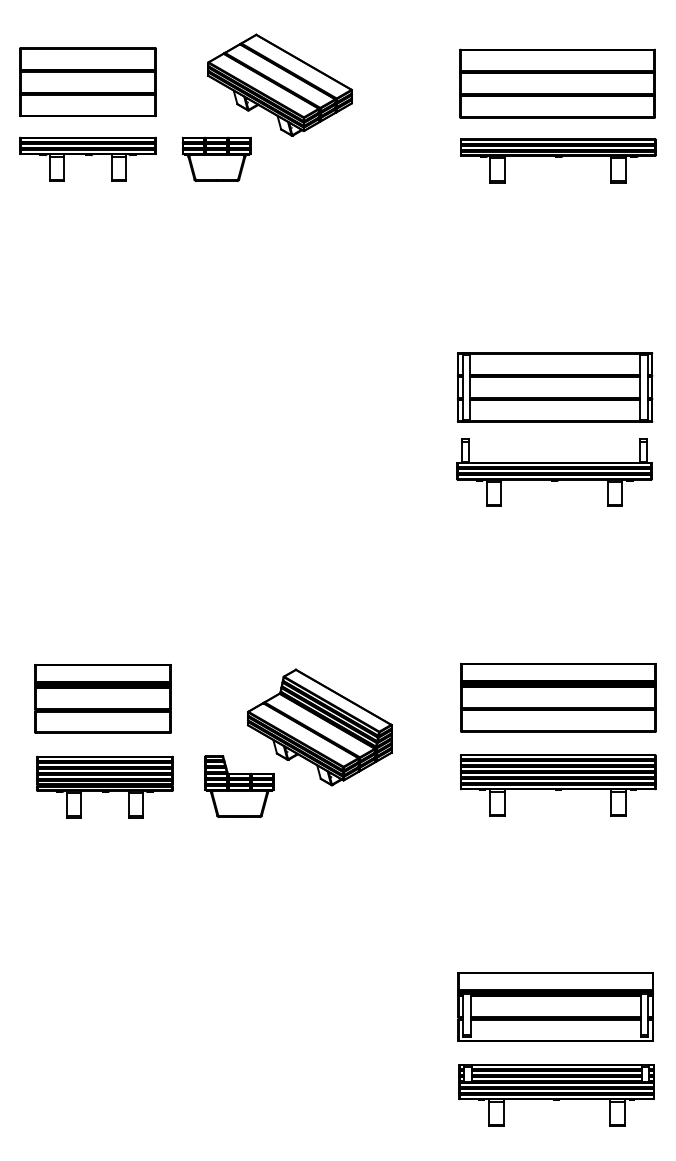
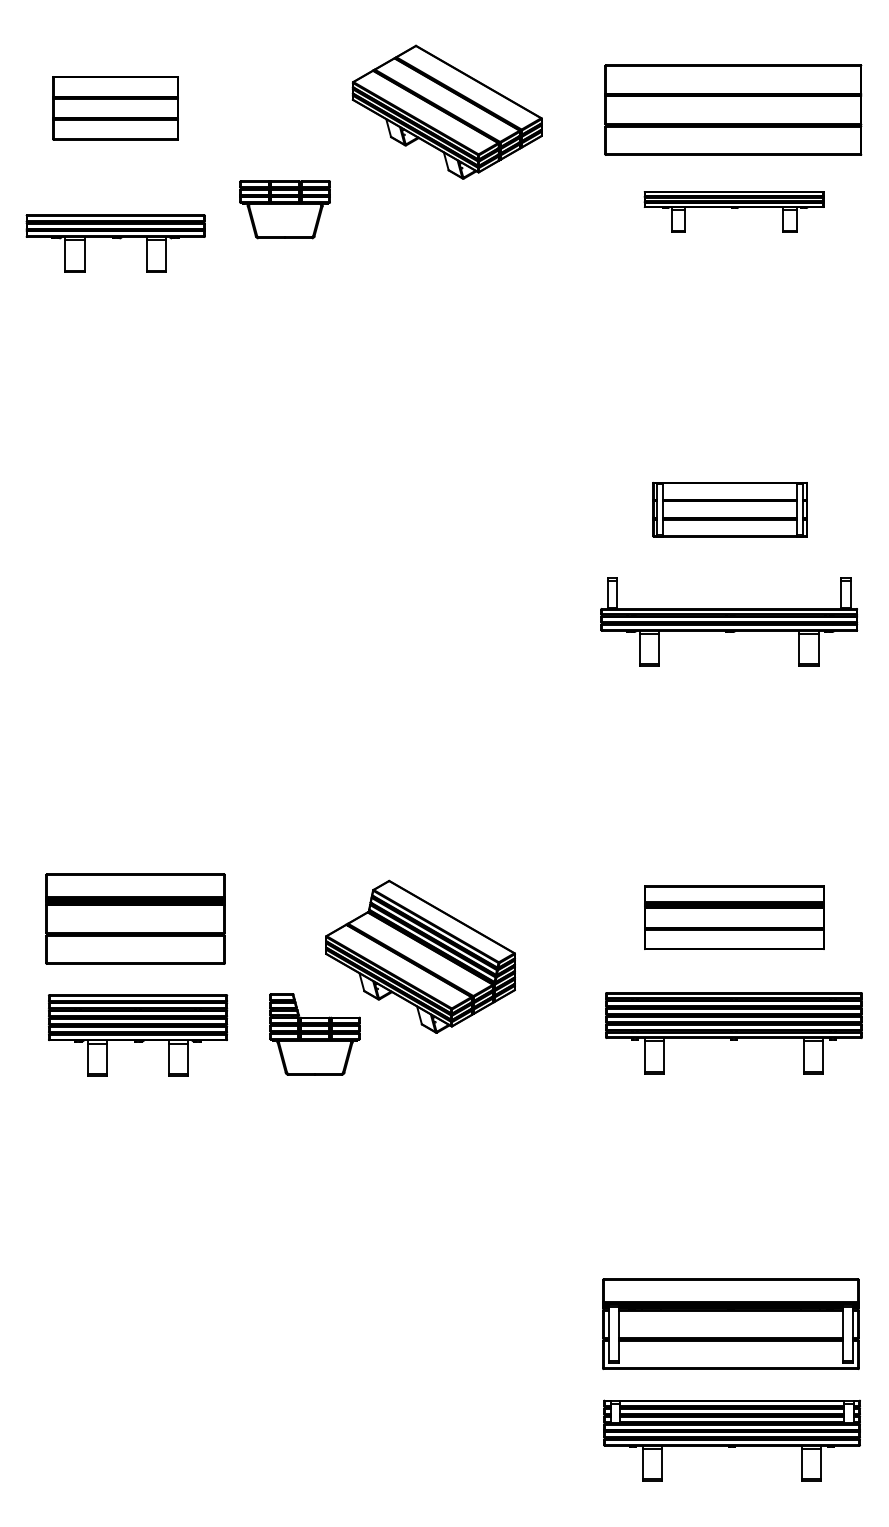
part: (87, 82) -> (115, 108), size x0.7
part: (279, 84) -> (446, 111), moved
part: (87, 158) -> (115, 242), moved
part: (558, 160) -> (734, 211), size x0.7
part: (555, 387) -> (730, 509), size x0.6
part: (558, 697) -> (734, 917), size x0.7

